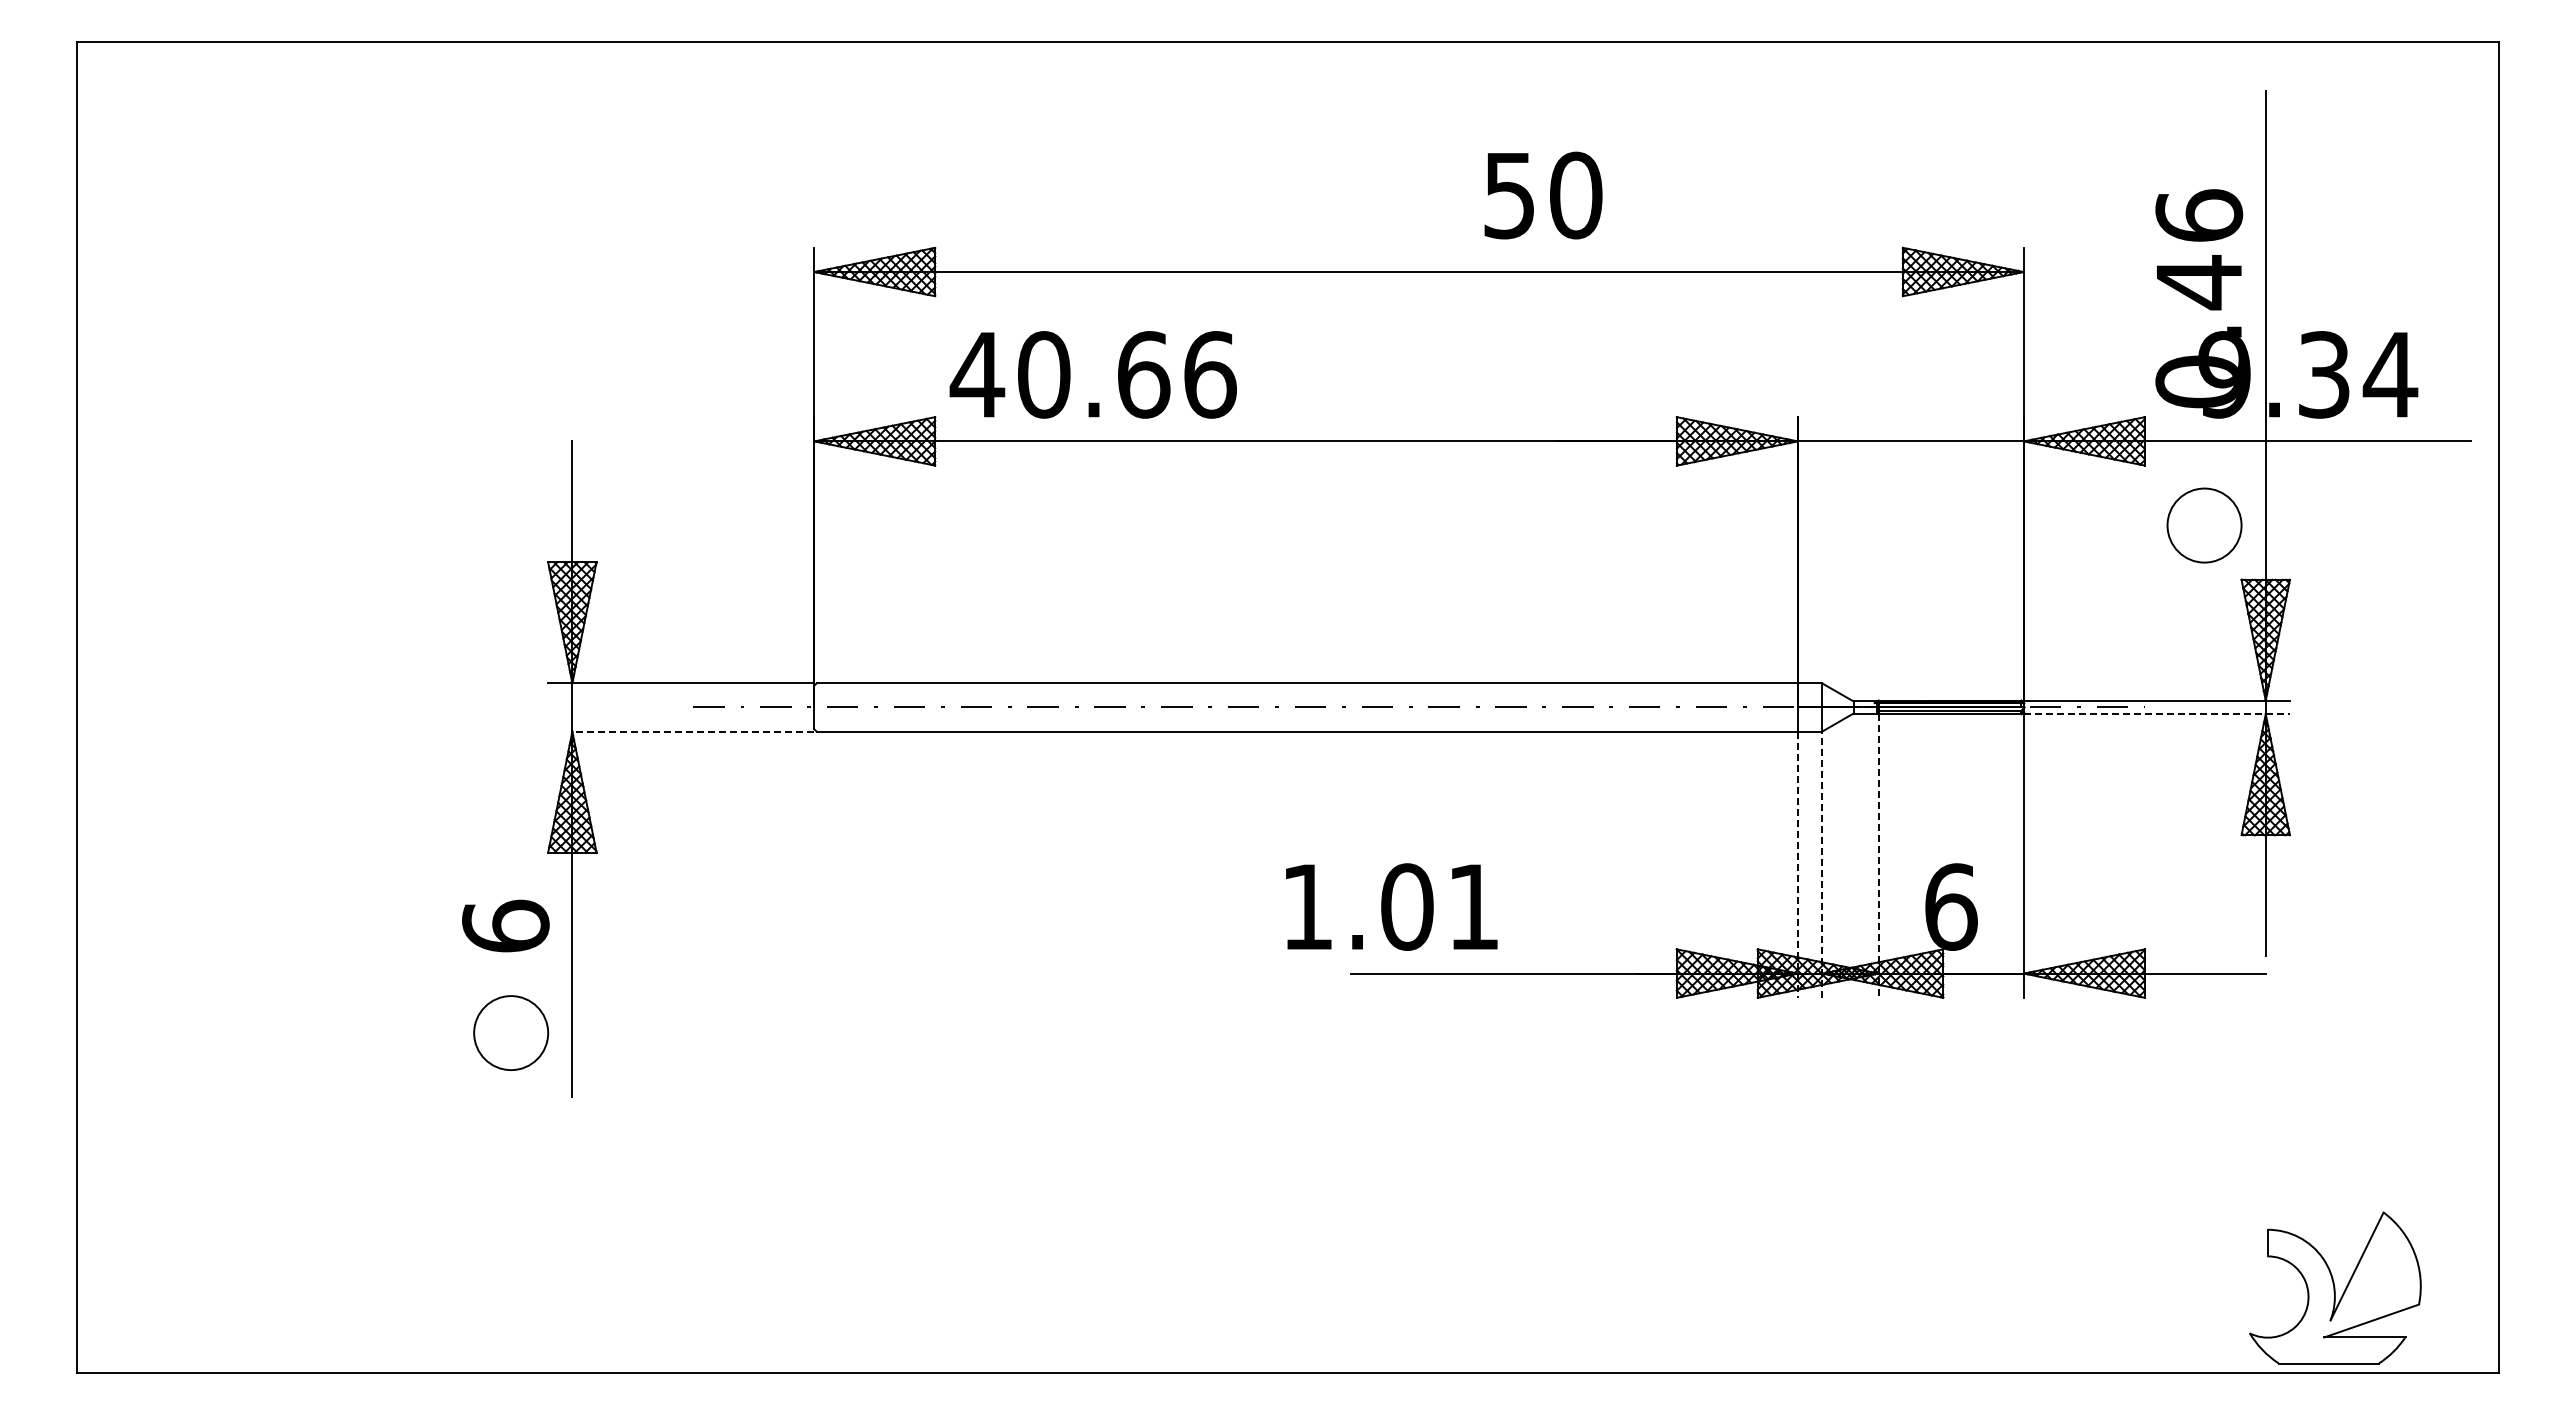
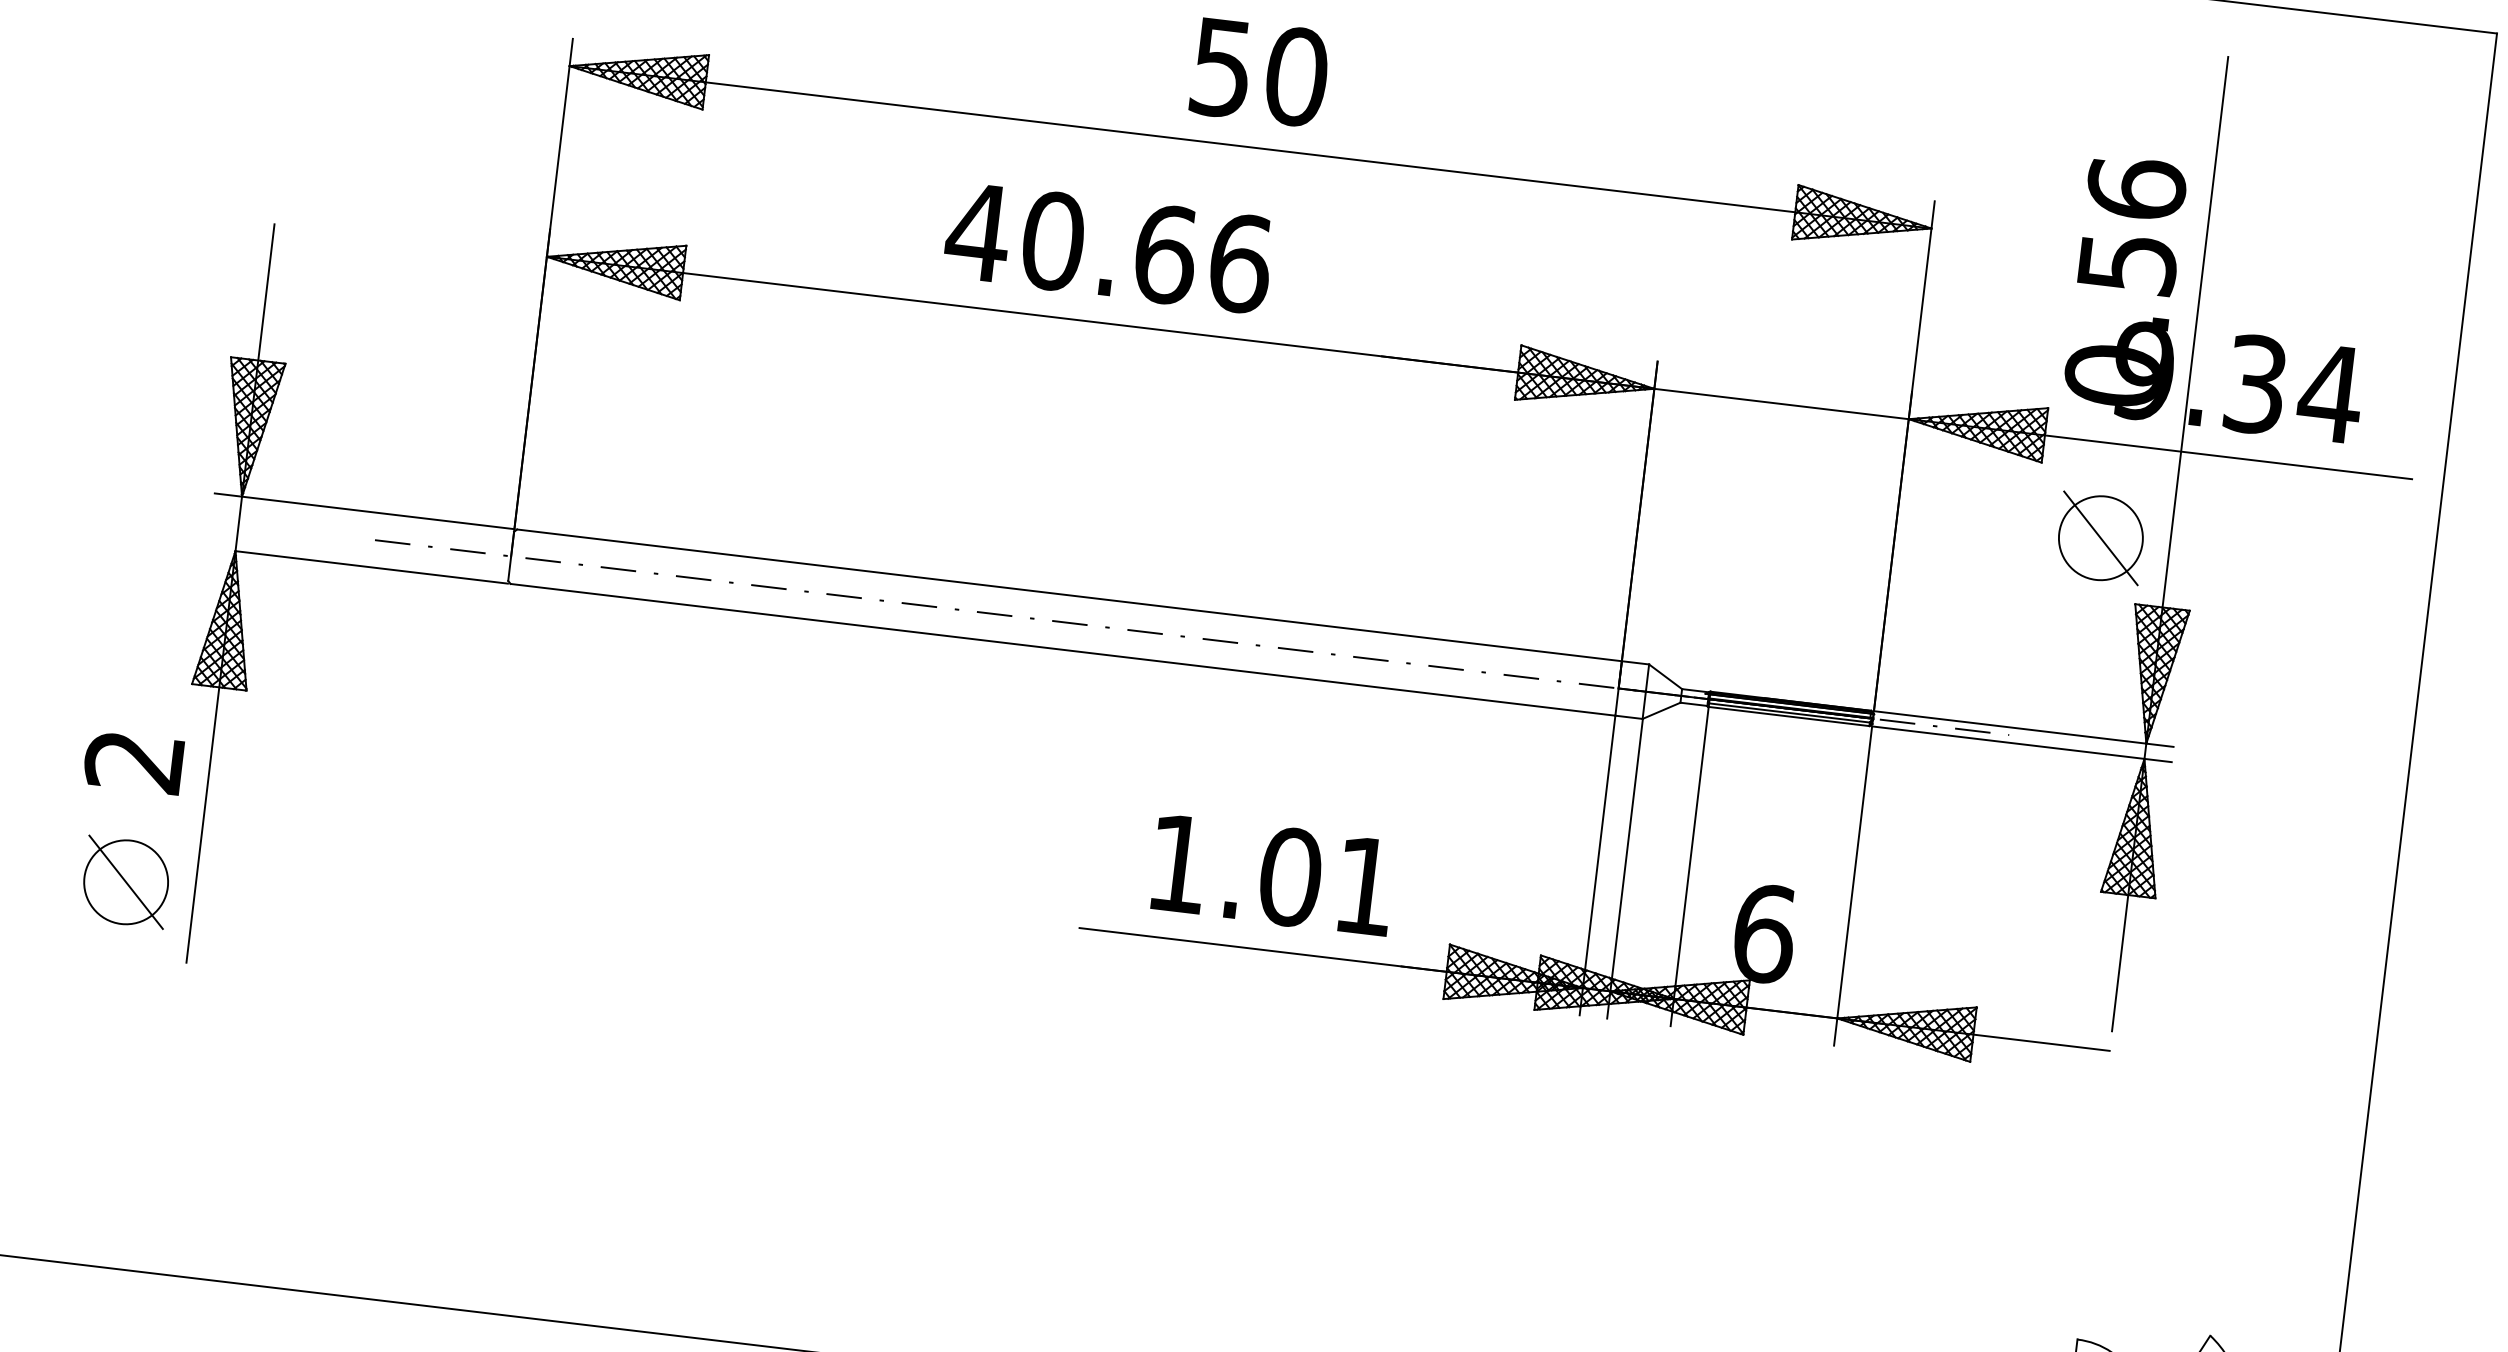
text: (1543, 195) -> (1259, 72), moved
text: (2200, 282) -> (2128, 264), 0.46 -> 0.56
text: (1092, 374) -> (1107, 247), moved
line: (2204, 525) -> (2100, 538), added
line: (2157, 714) -> (2022, 744), dashed -> solid
line: (693, 731) -> (371, 567), dashed -> solid
line: (1878, 856) -> (1689, 867), dashed -> solid
line: (1822, 864) -> (1625, 868), dashed -> solid
line: (1797, 865) -> (1596, 866), dashed -> solid
text: (1391, 906) -> (1272, 874), moved
text: (505, 925) -> (134, 760), 6 -> 2
line: (511, 1033) -> (126, 882), added

